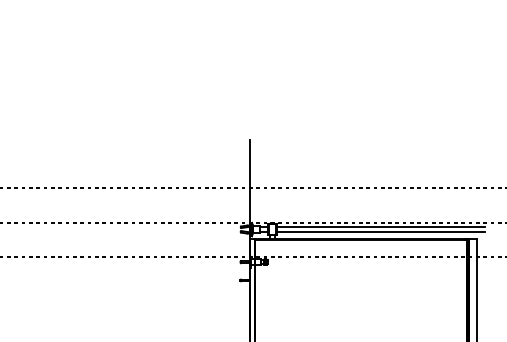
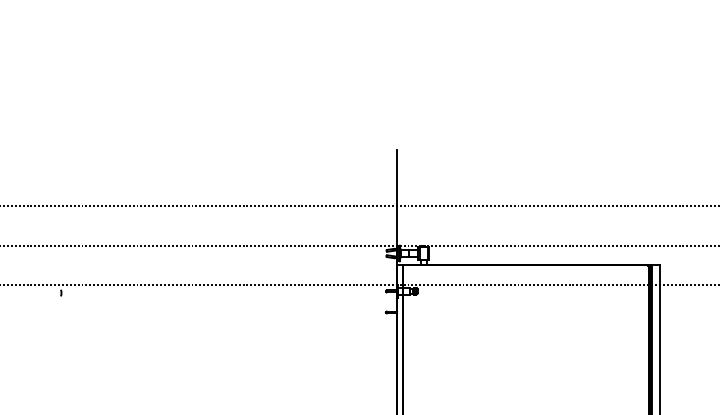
line: (380, 226) -> (548, 250), removed
line: (380, 232) -> (548, 256), removed

